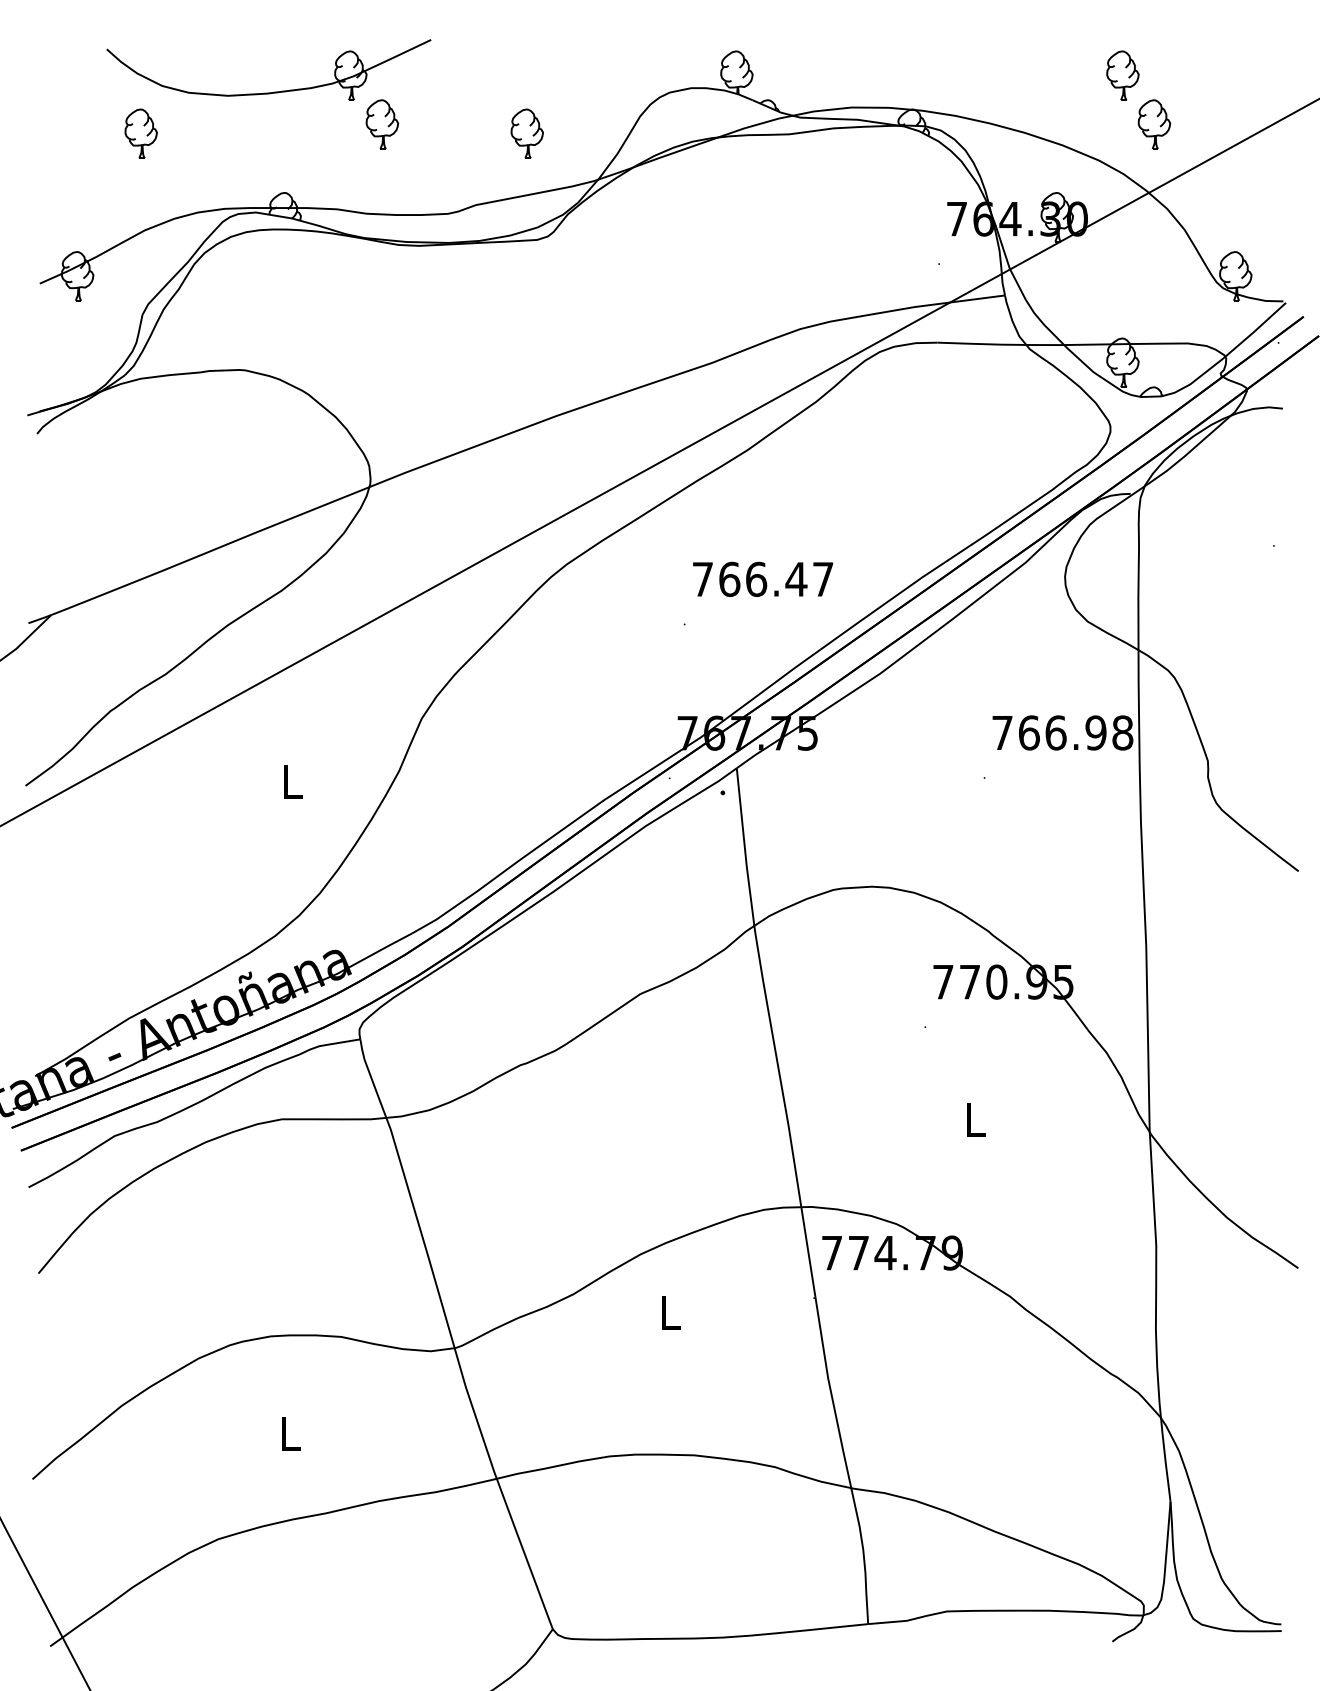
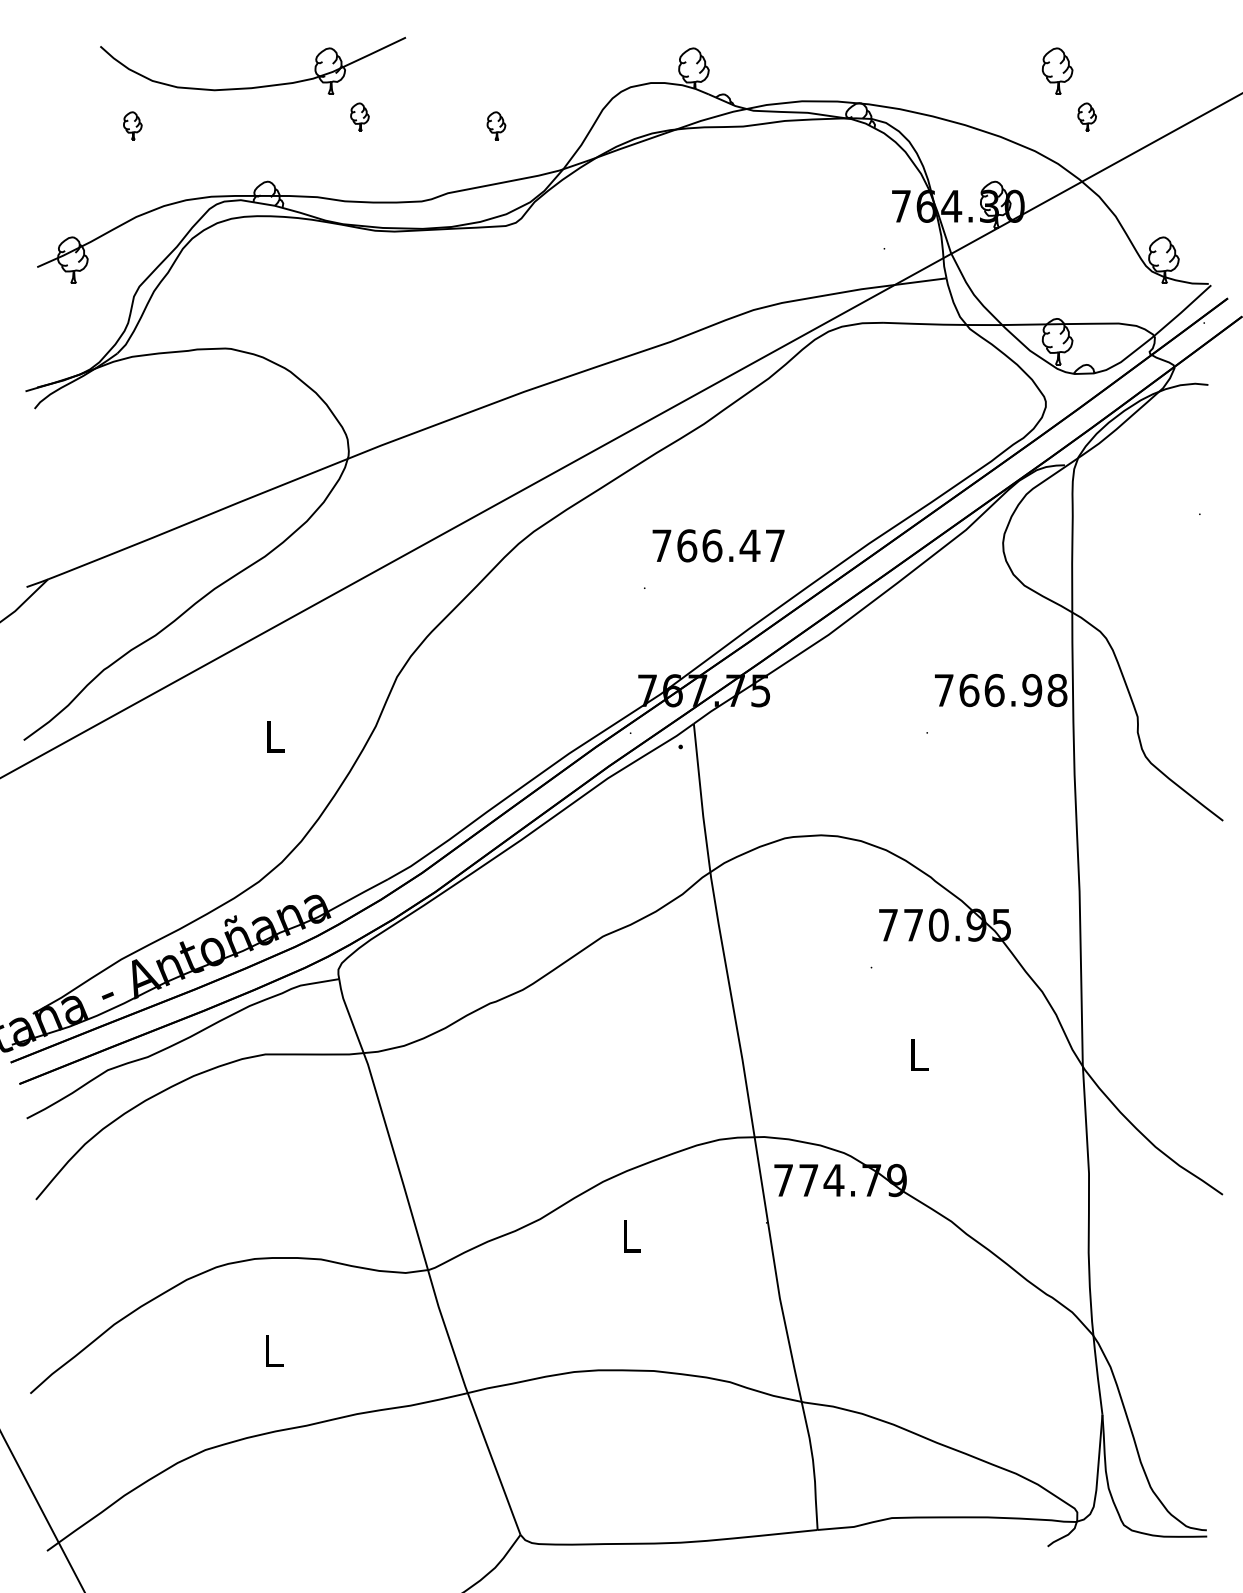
part: (381, 123) -> (359, 116), size x0.6
part: (1153, 123) -> (1086, 116), size x0.6
part: (140, 133) -> (132, 125), size x0.6
part: (527, 133) -> (496, 125), size x0.6

